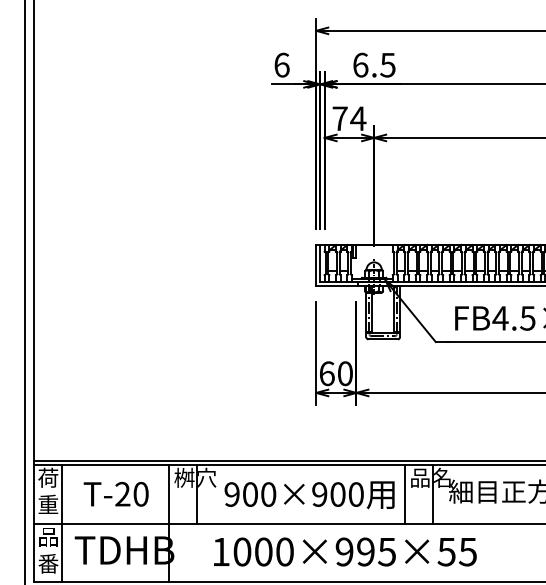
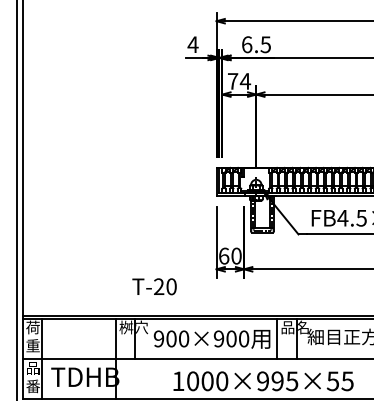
text: (281, 64) -> (192, 44), 6 -> 4
text: (116, 493) -> (154, 286), moved
text: (345, 552) -> (263, 381), moved

